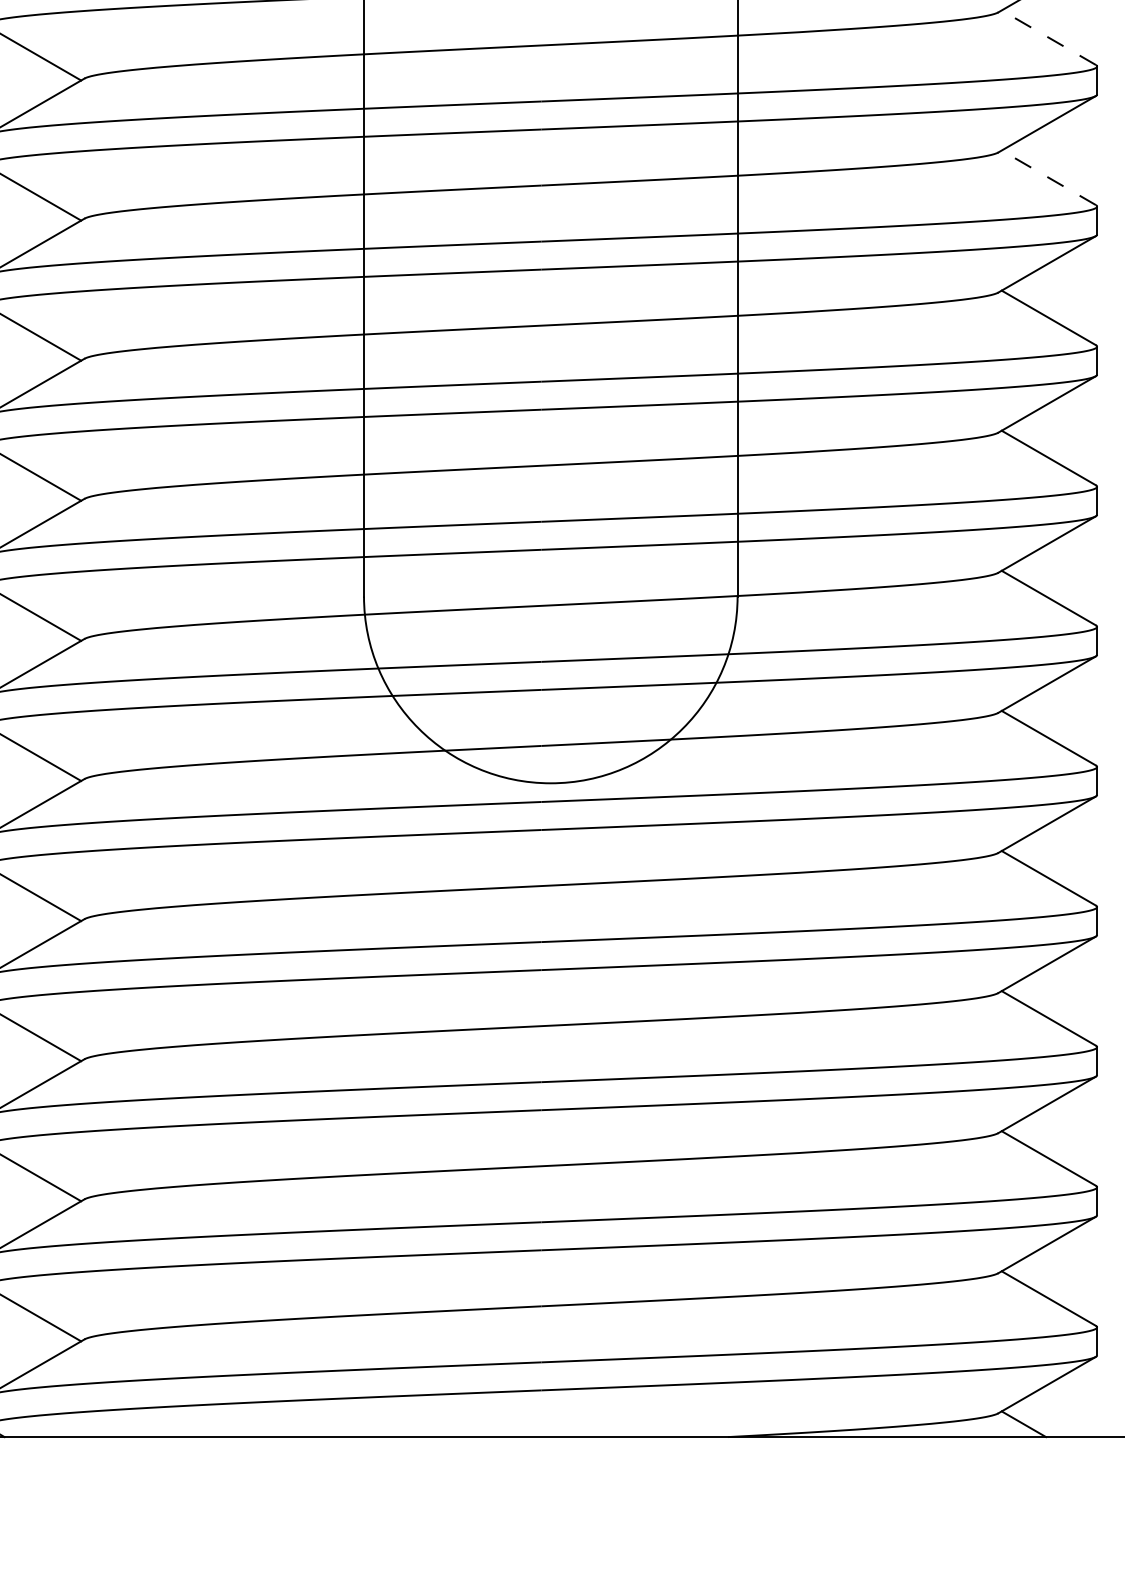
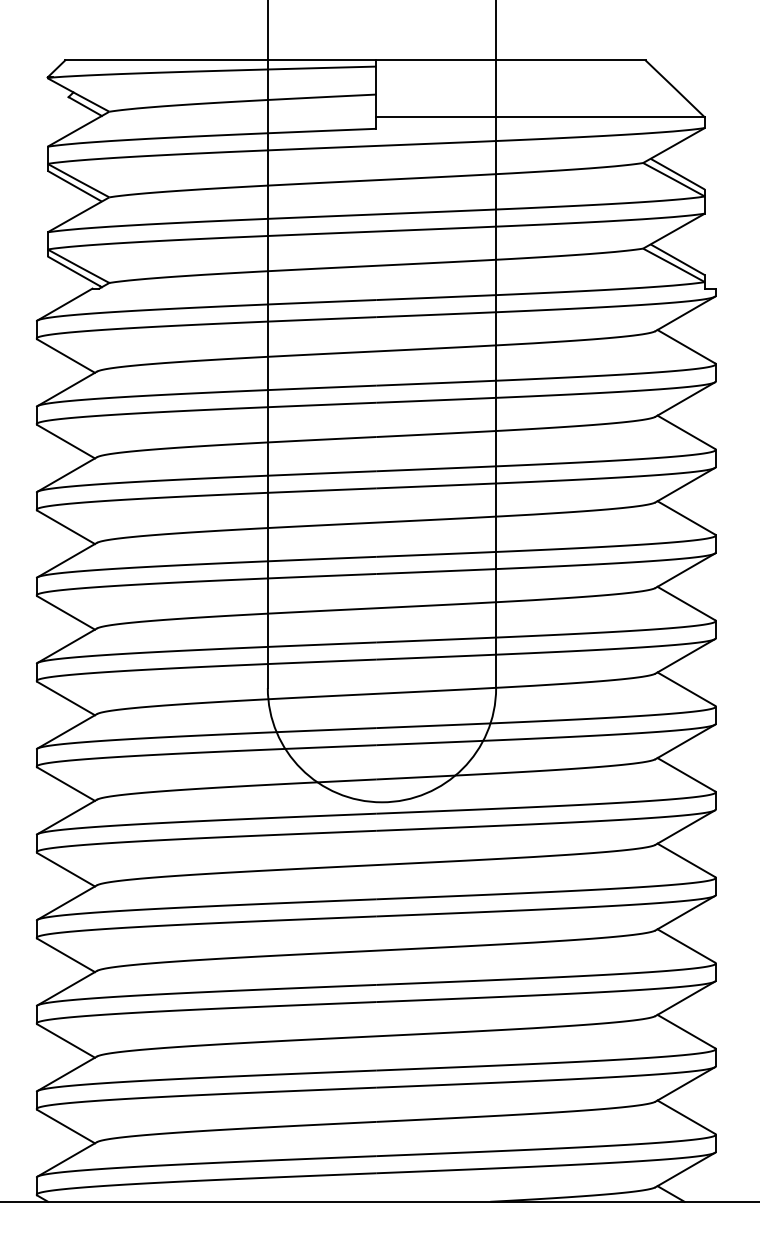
line: (1047, 37) -> (685, 346), dashed -> solid
line: (1047, 178) -> (685, 432), dashed -> solid

